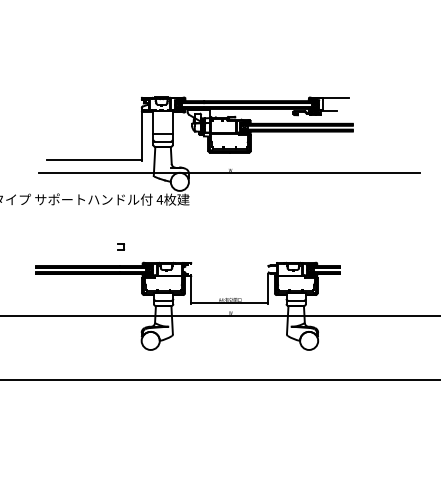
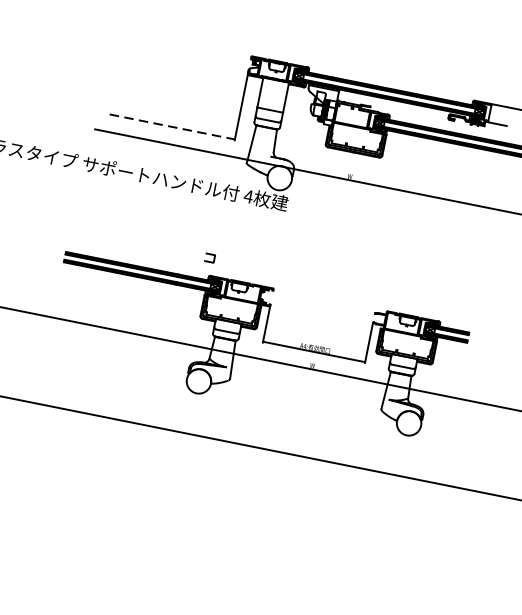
line: (95, 160) -> (173, 127), solid -> dashed
part: (120, 246) -> (209, 257), moved

